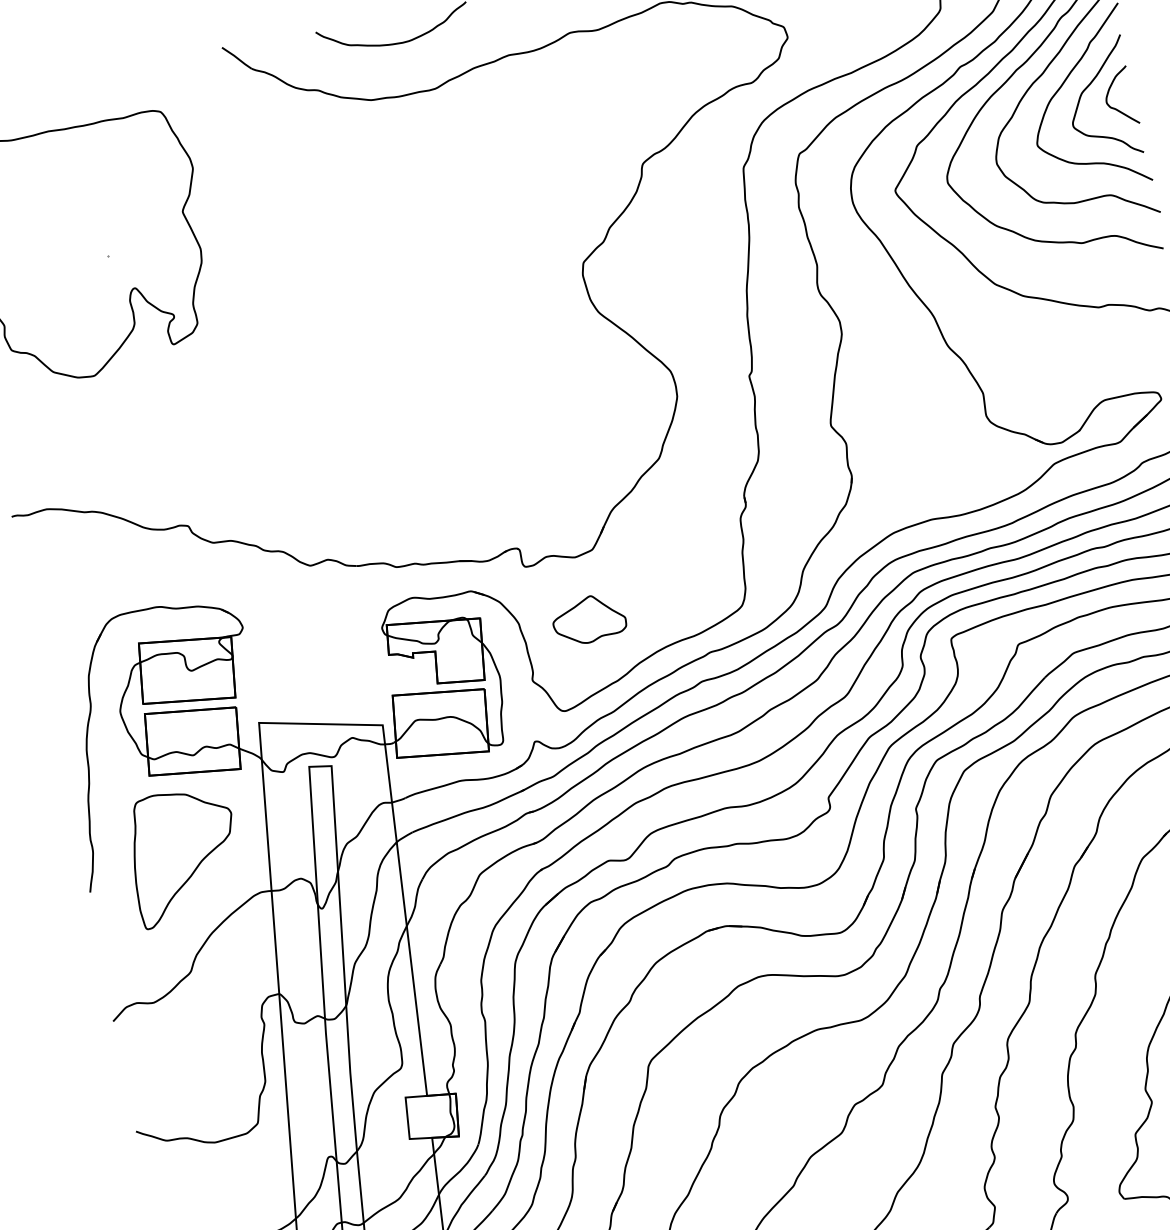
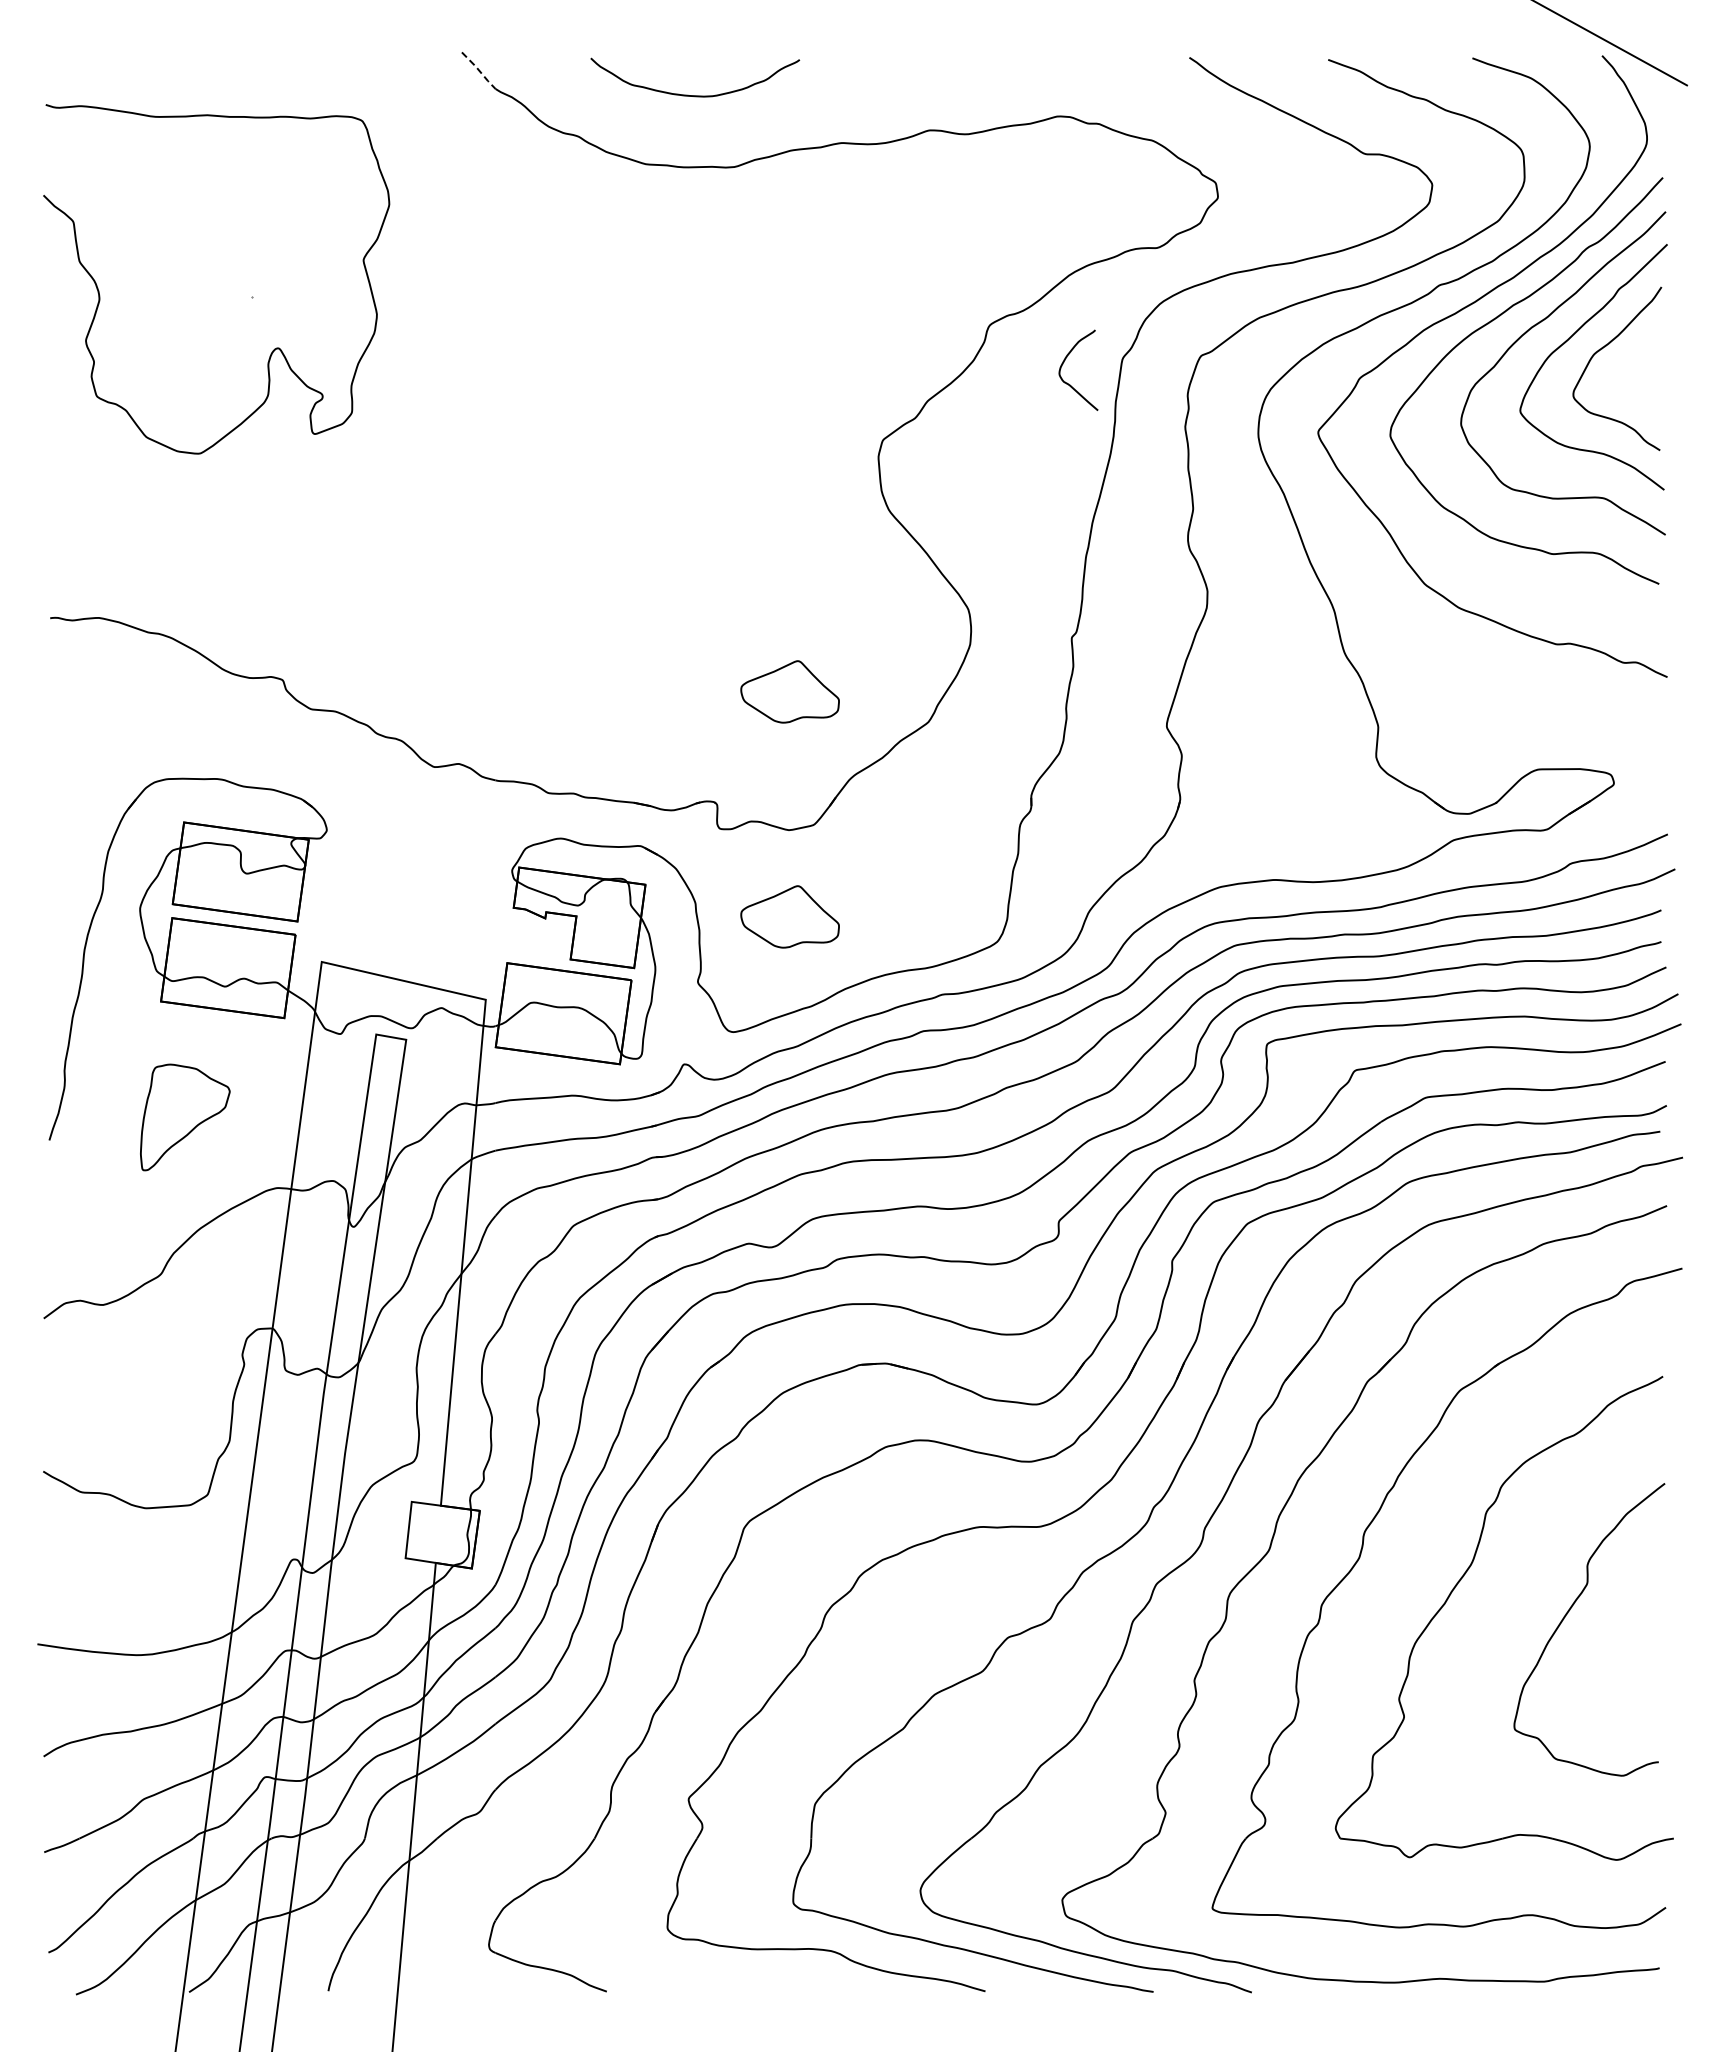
line: (237, 57) -> (479, 70), solid -> dashed
curve: (1108, 93) -> (1064, 362), moved
part: (554, 457) -> (789, 691), added
part: (184, 855) -> (185, 1117), size x0.6

